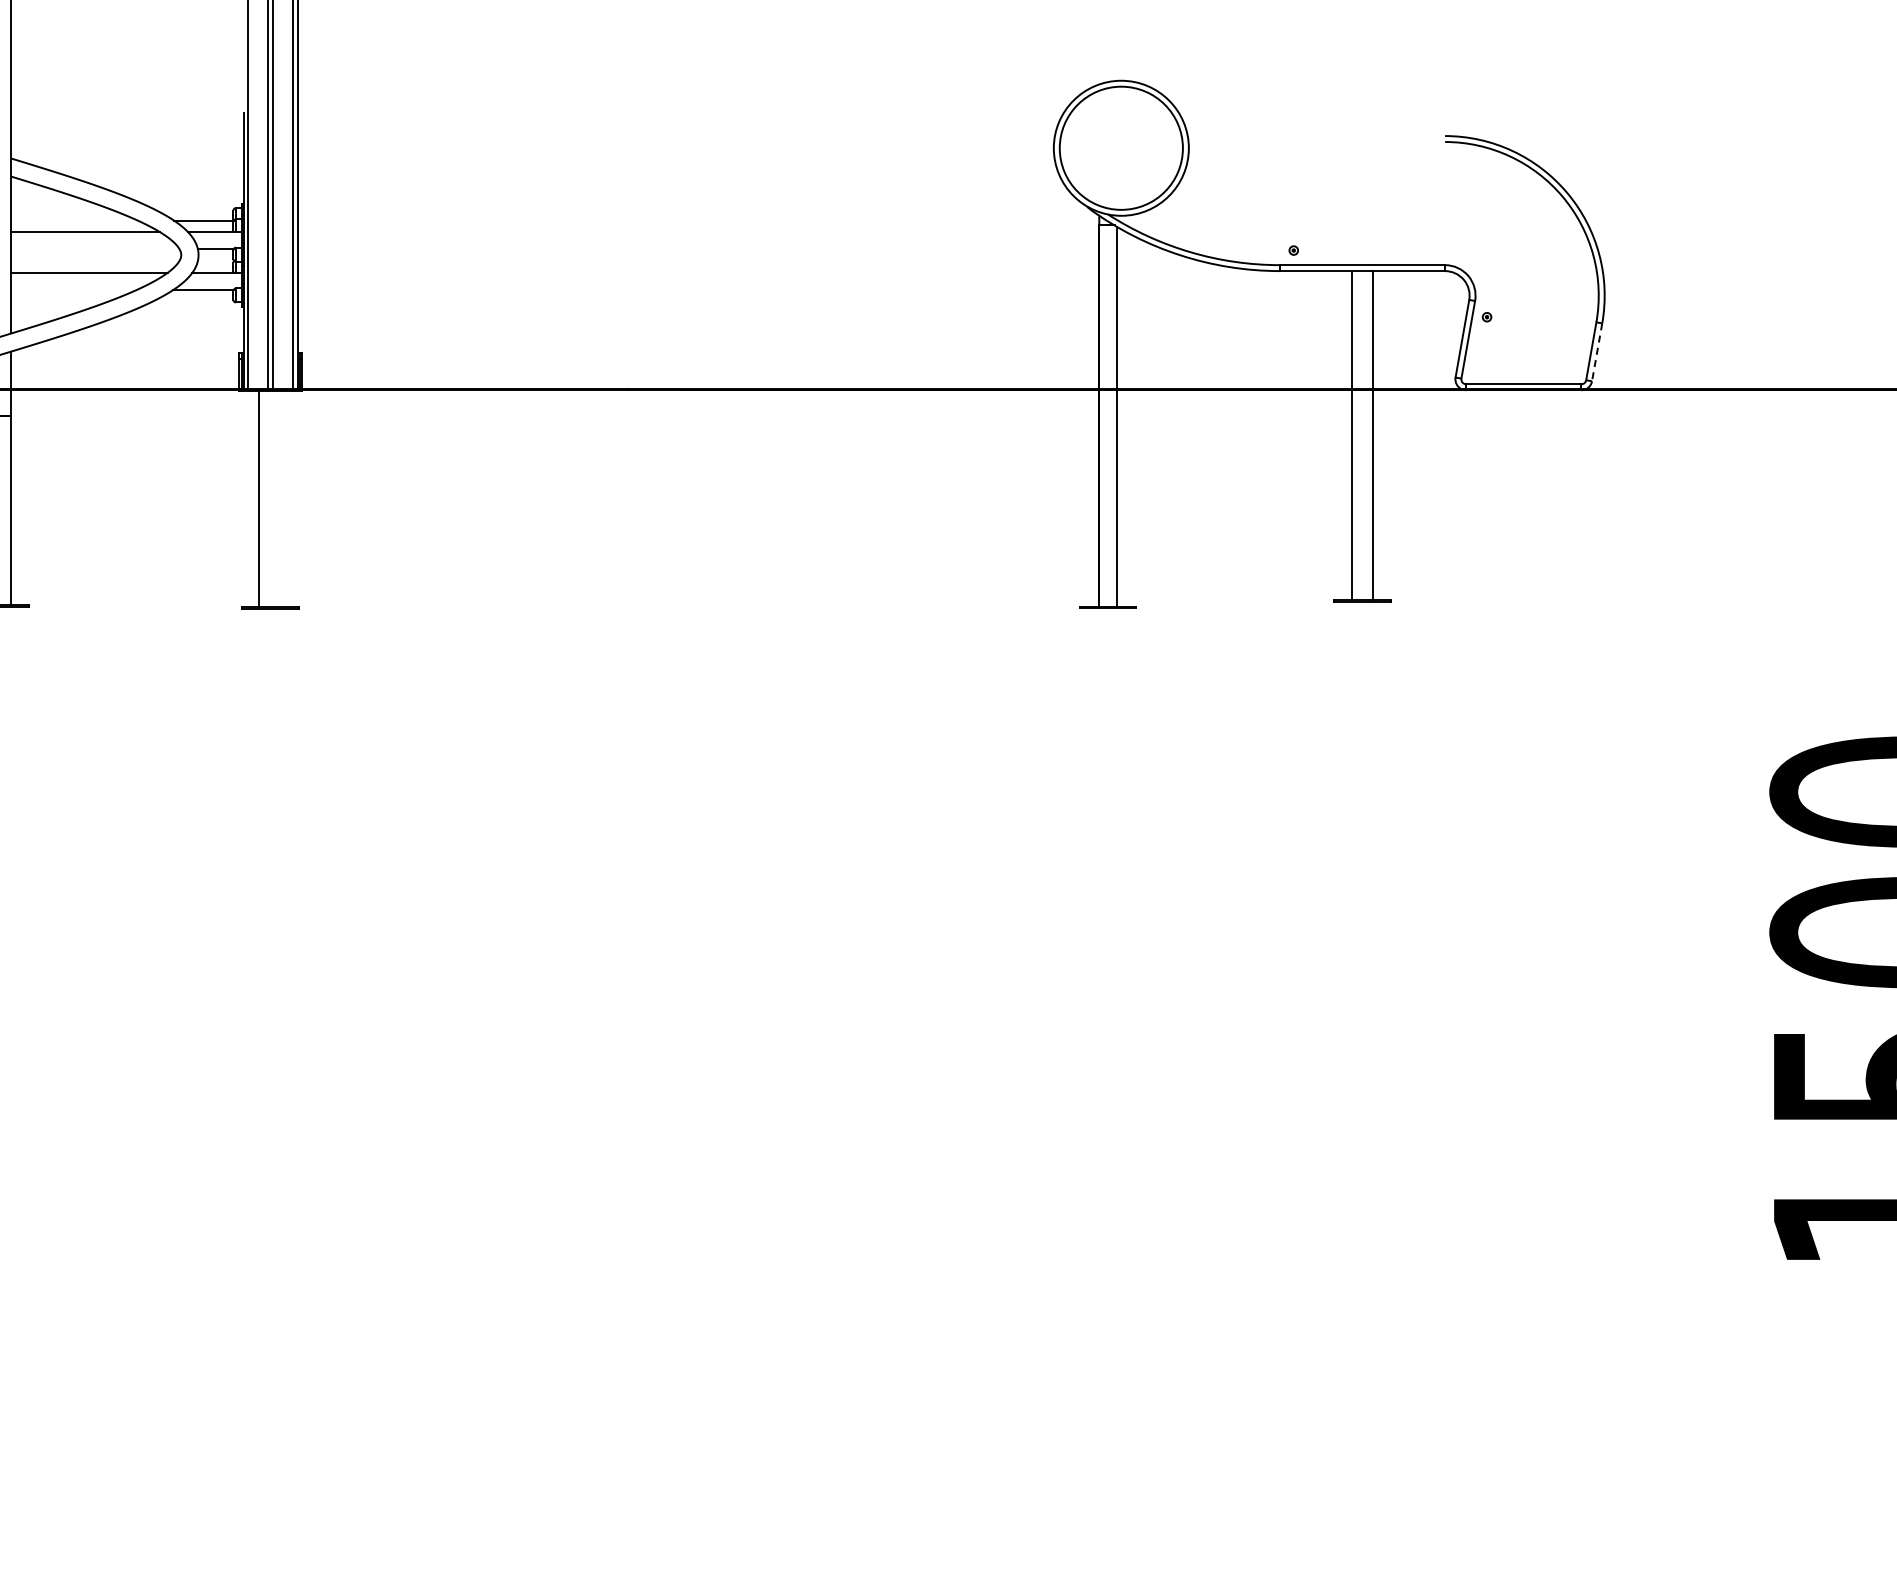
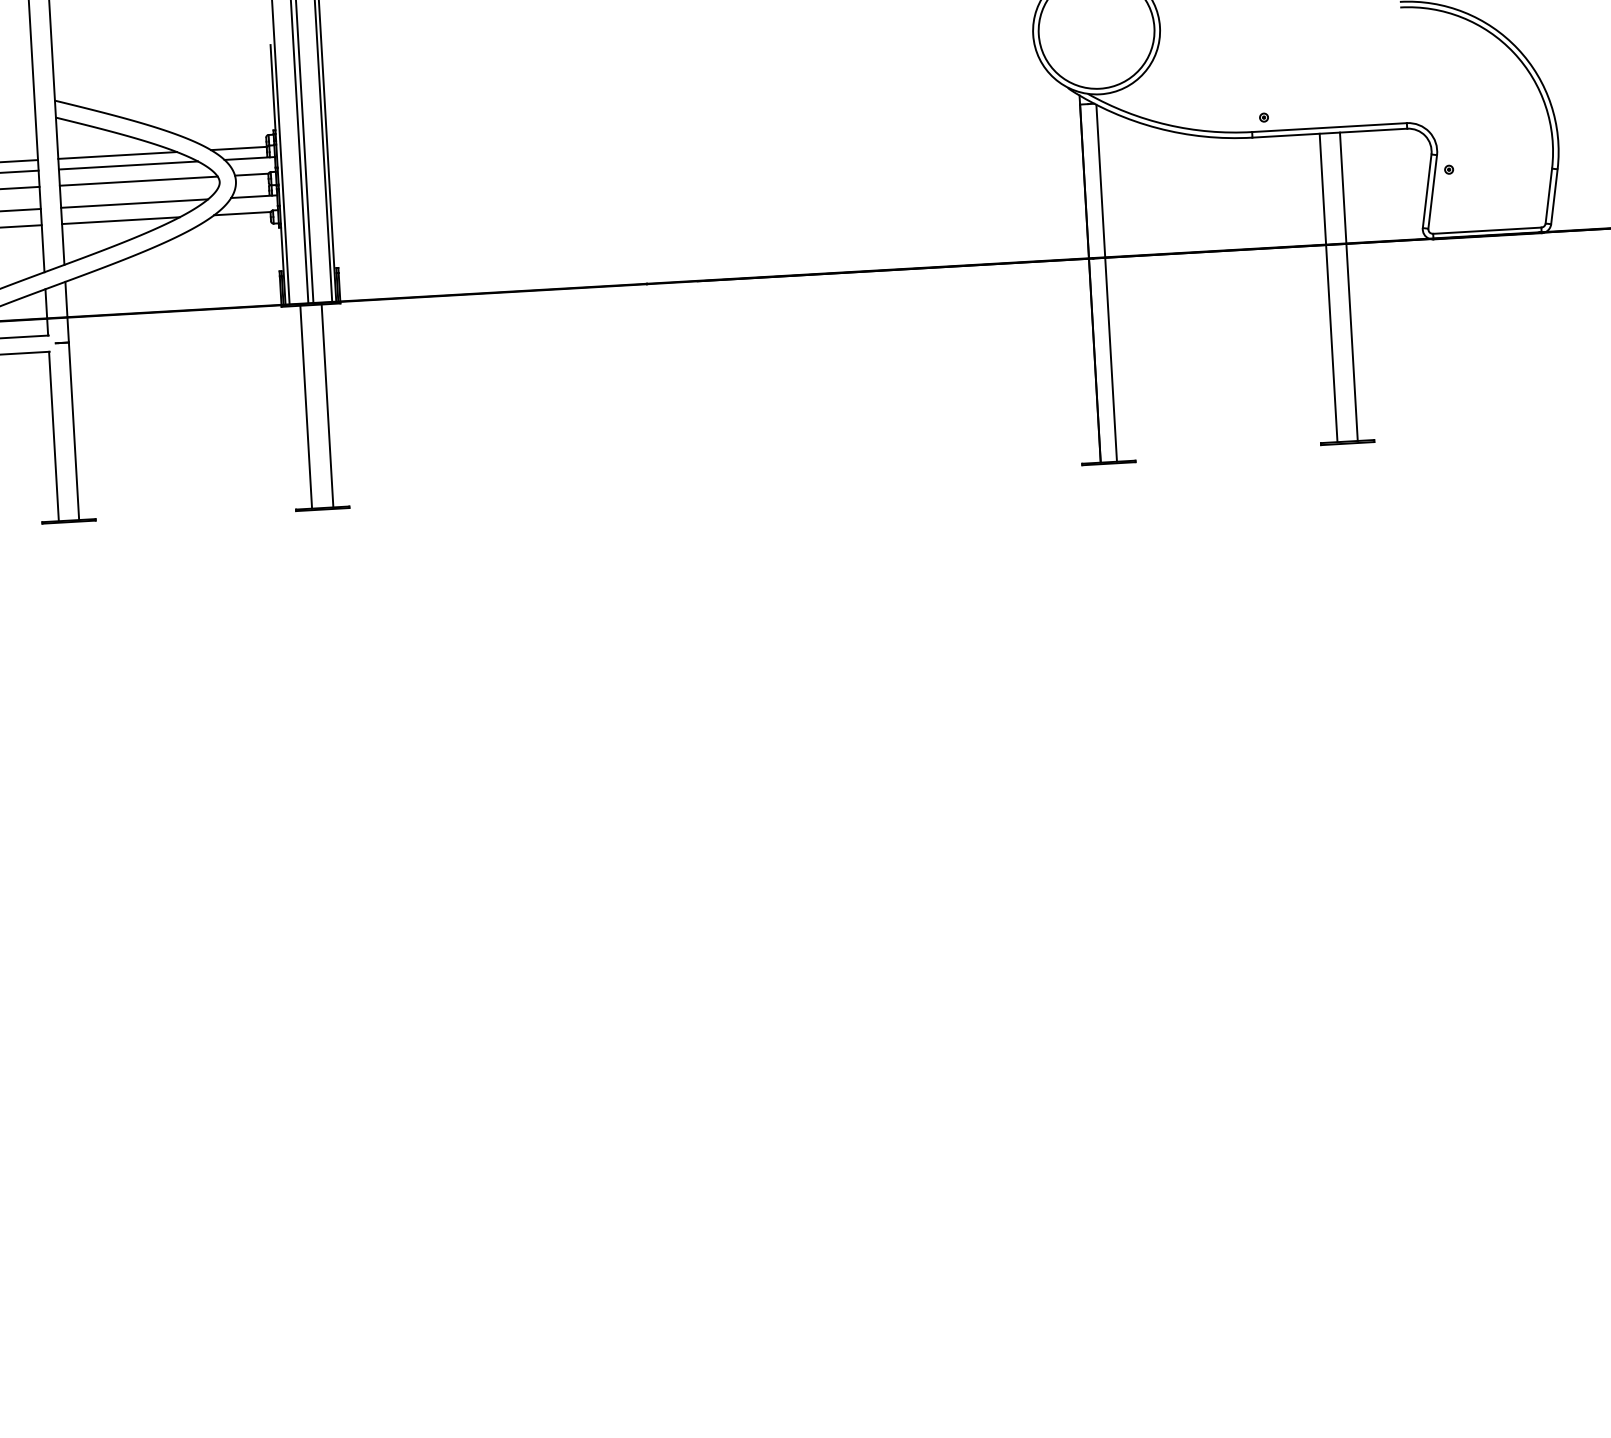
line: (74, 220) -> (117, 155), added
line: (95, 249) -> (138, 181), added
line: (73, 289) -> (120, 220), added
line: (1597, 352) -> (1554, 196), dashed -> solid
line: (282, 499) -> (327, 406), added

